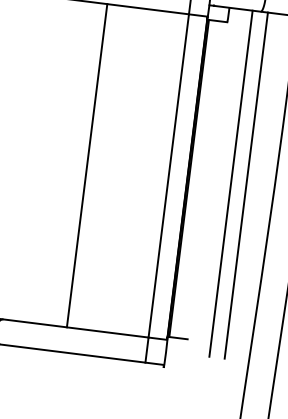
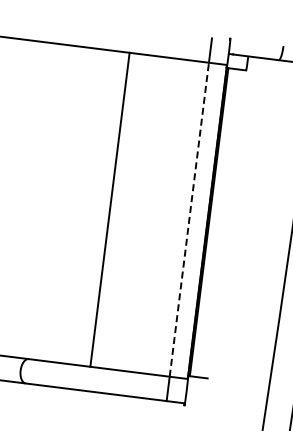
line: (168, 175) -> (189, 219), solid -> dashed
line: (230, 183) -> (249, 227), removed
line: (246, 185) -> (264, 229), removed

